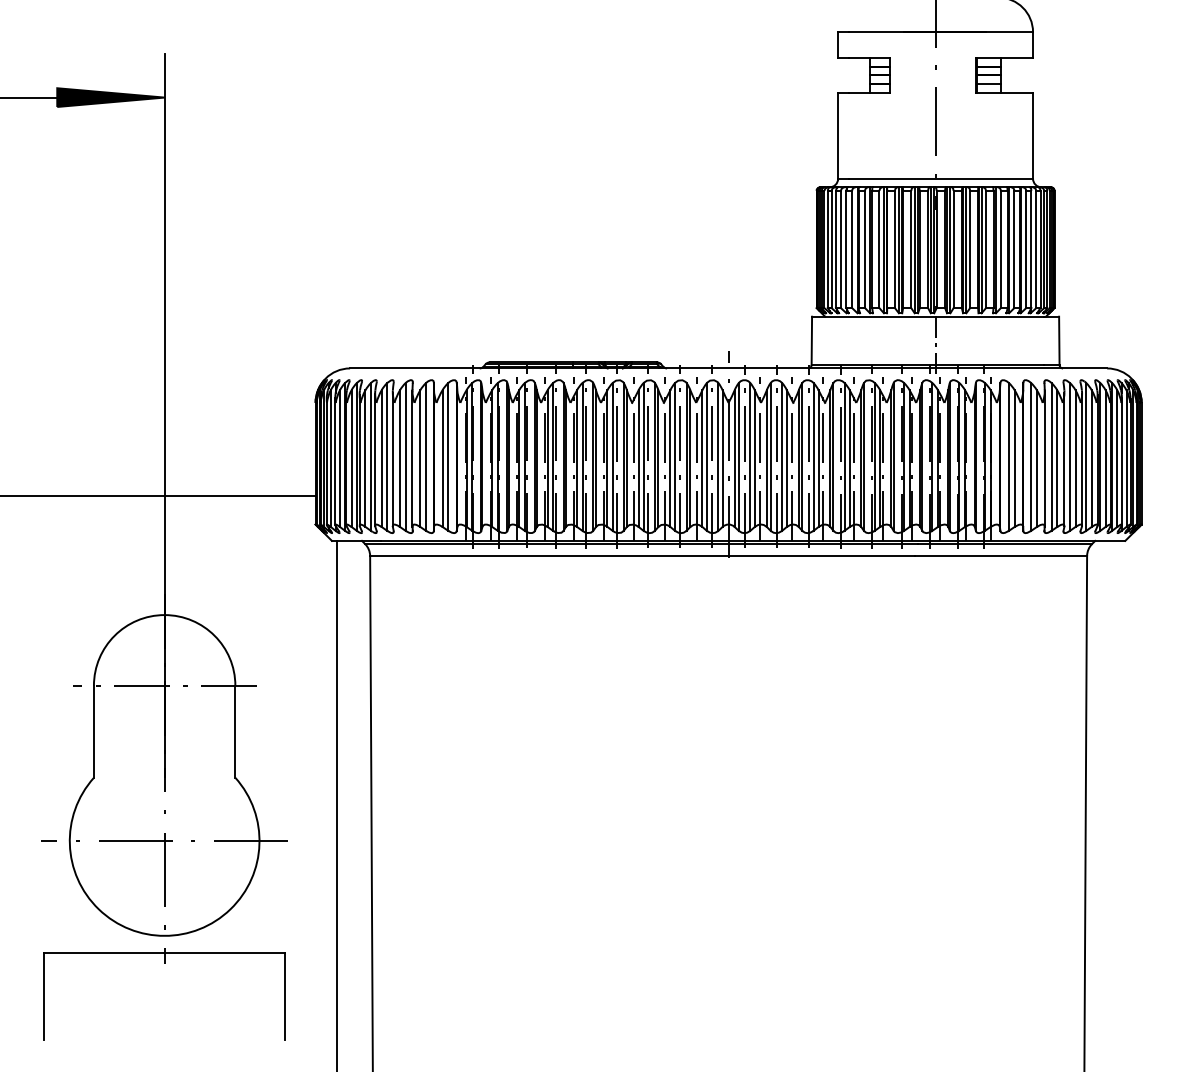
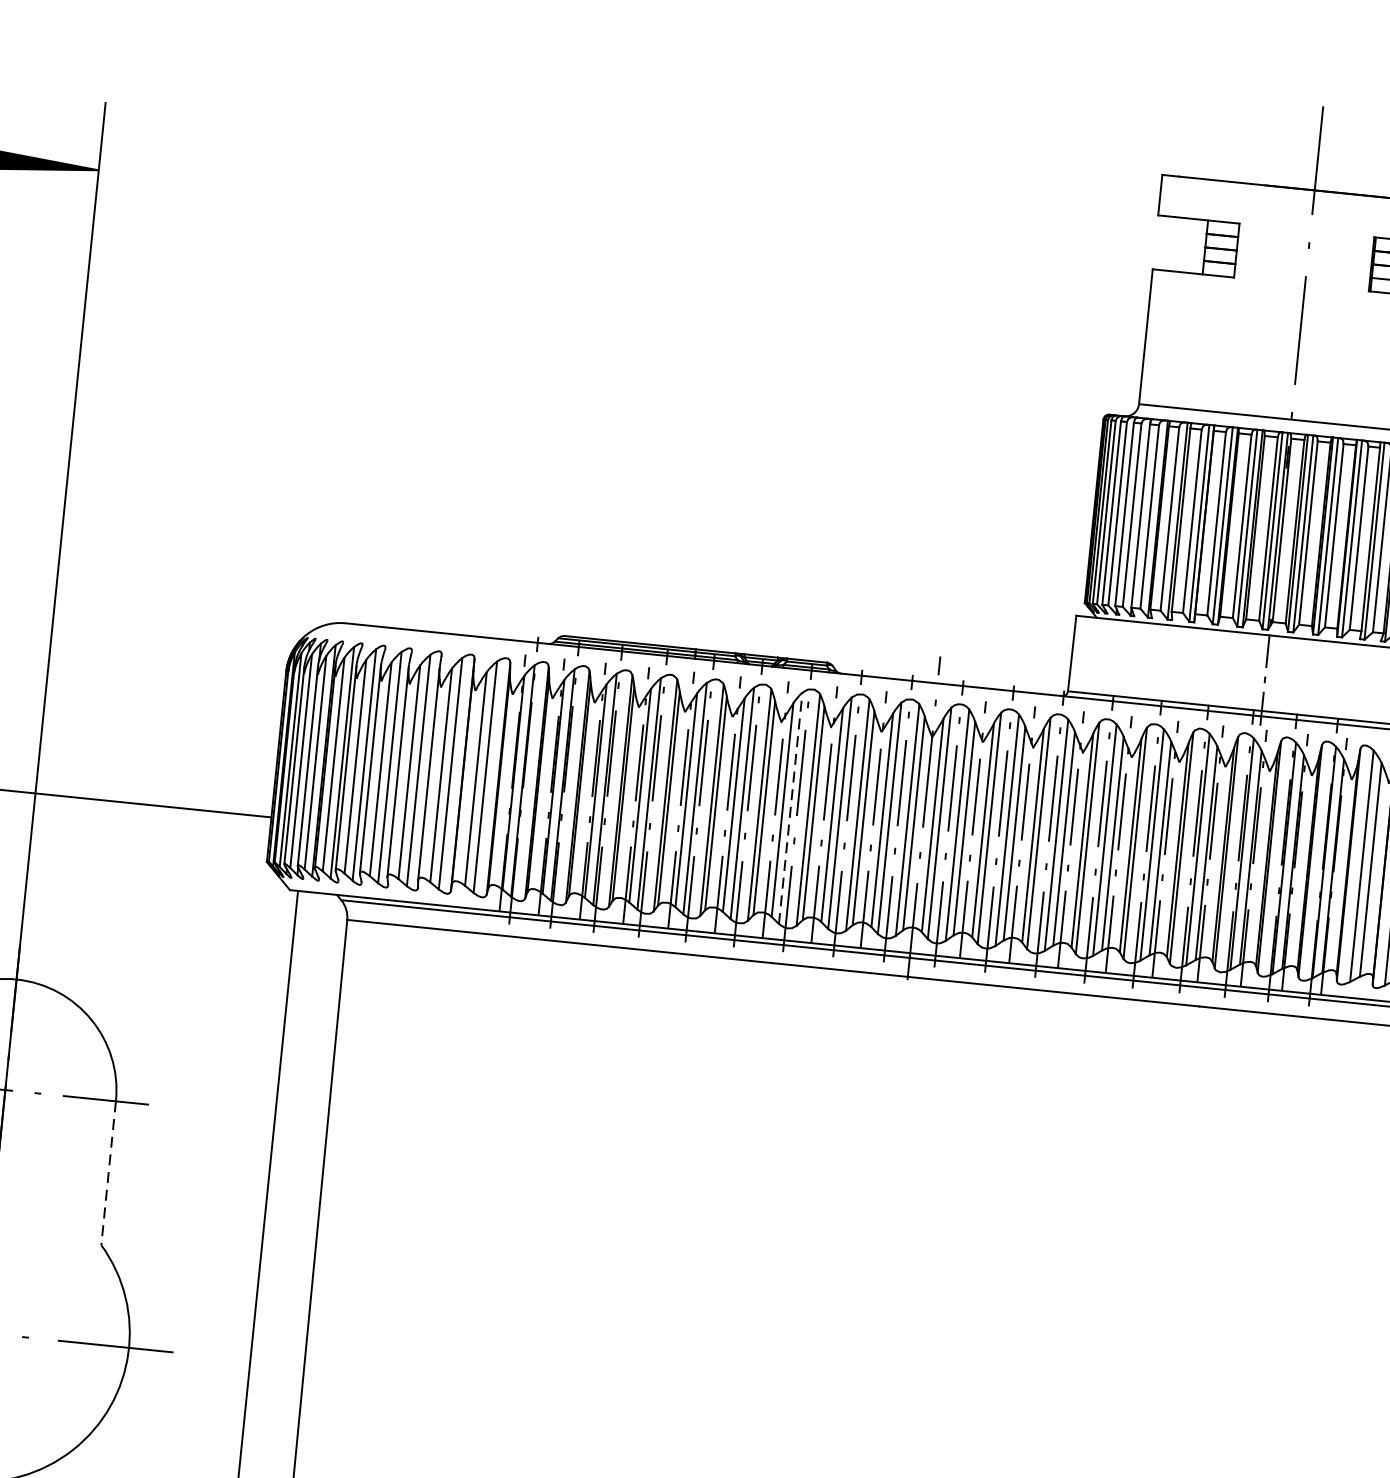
line: (643, 456) -> (790, 807), solid -> dashed
line: (235, 731) -> (108, 1172), solid -> dashed

